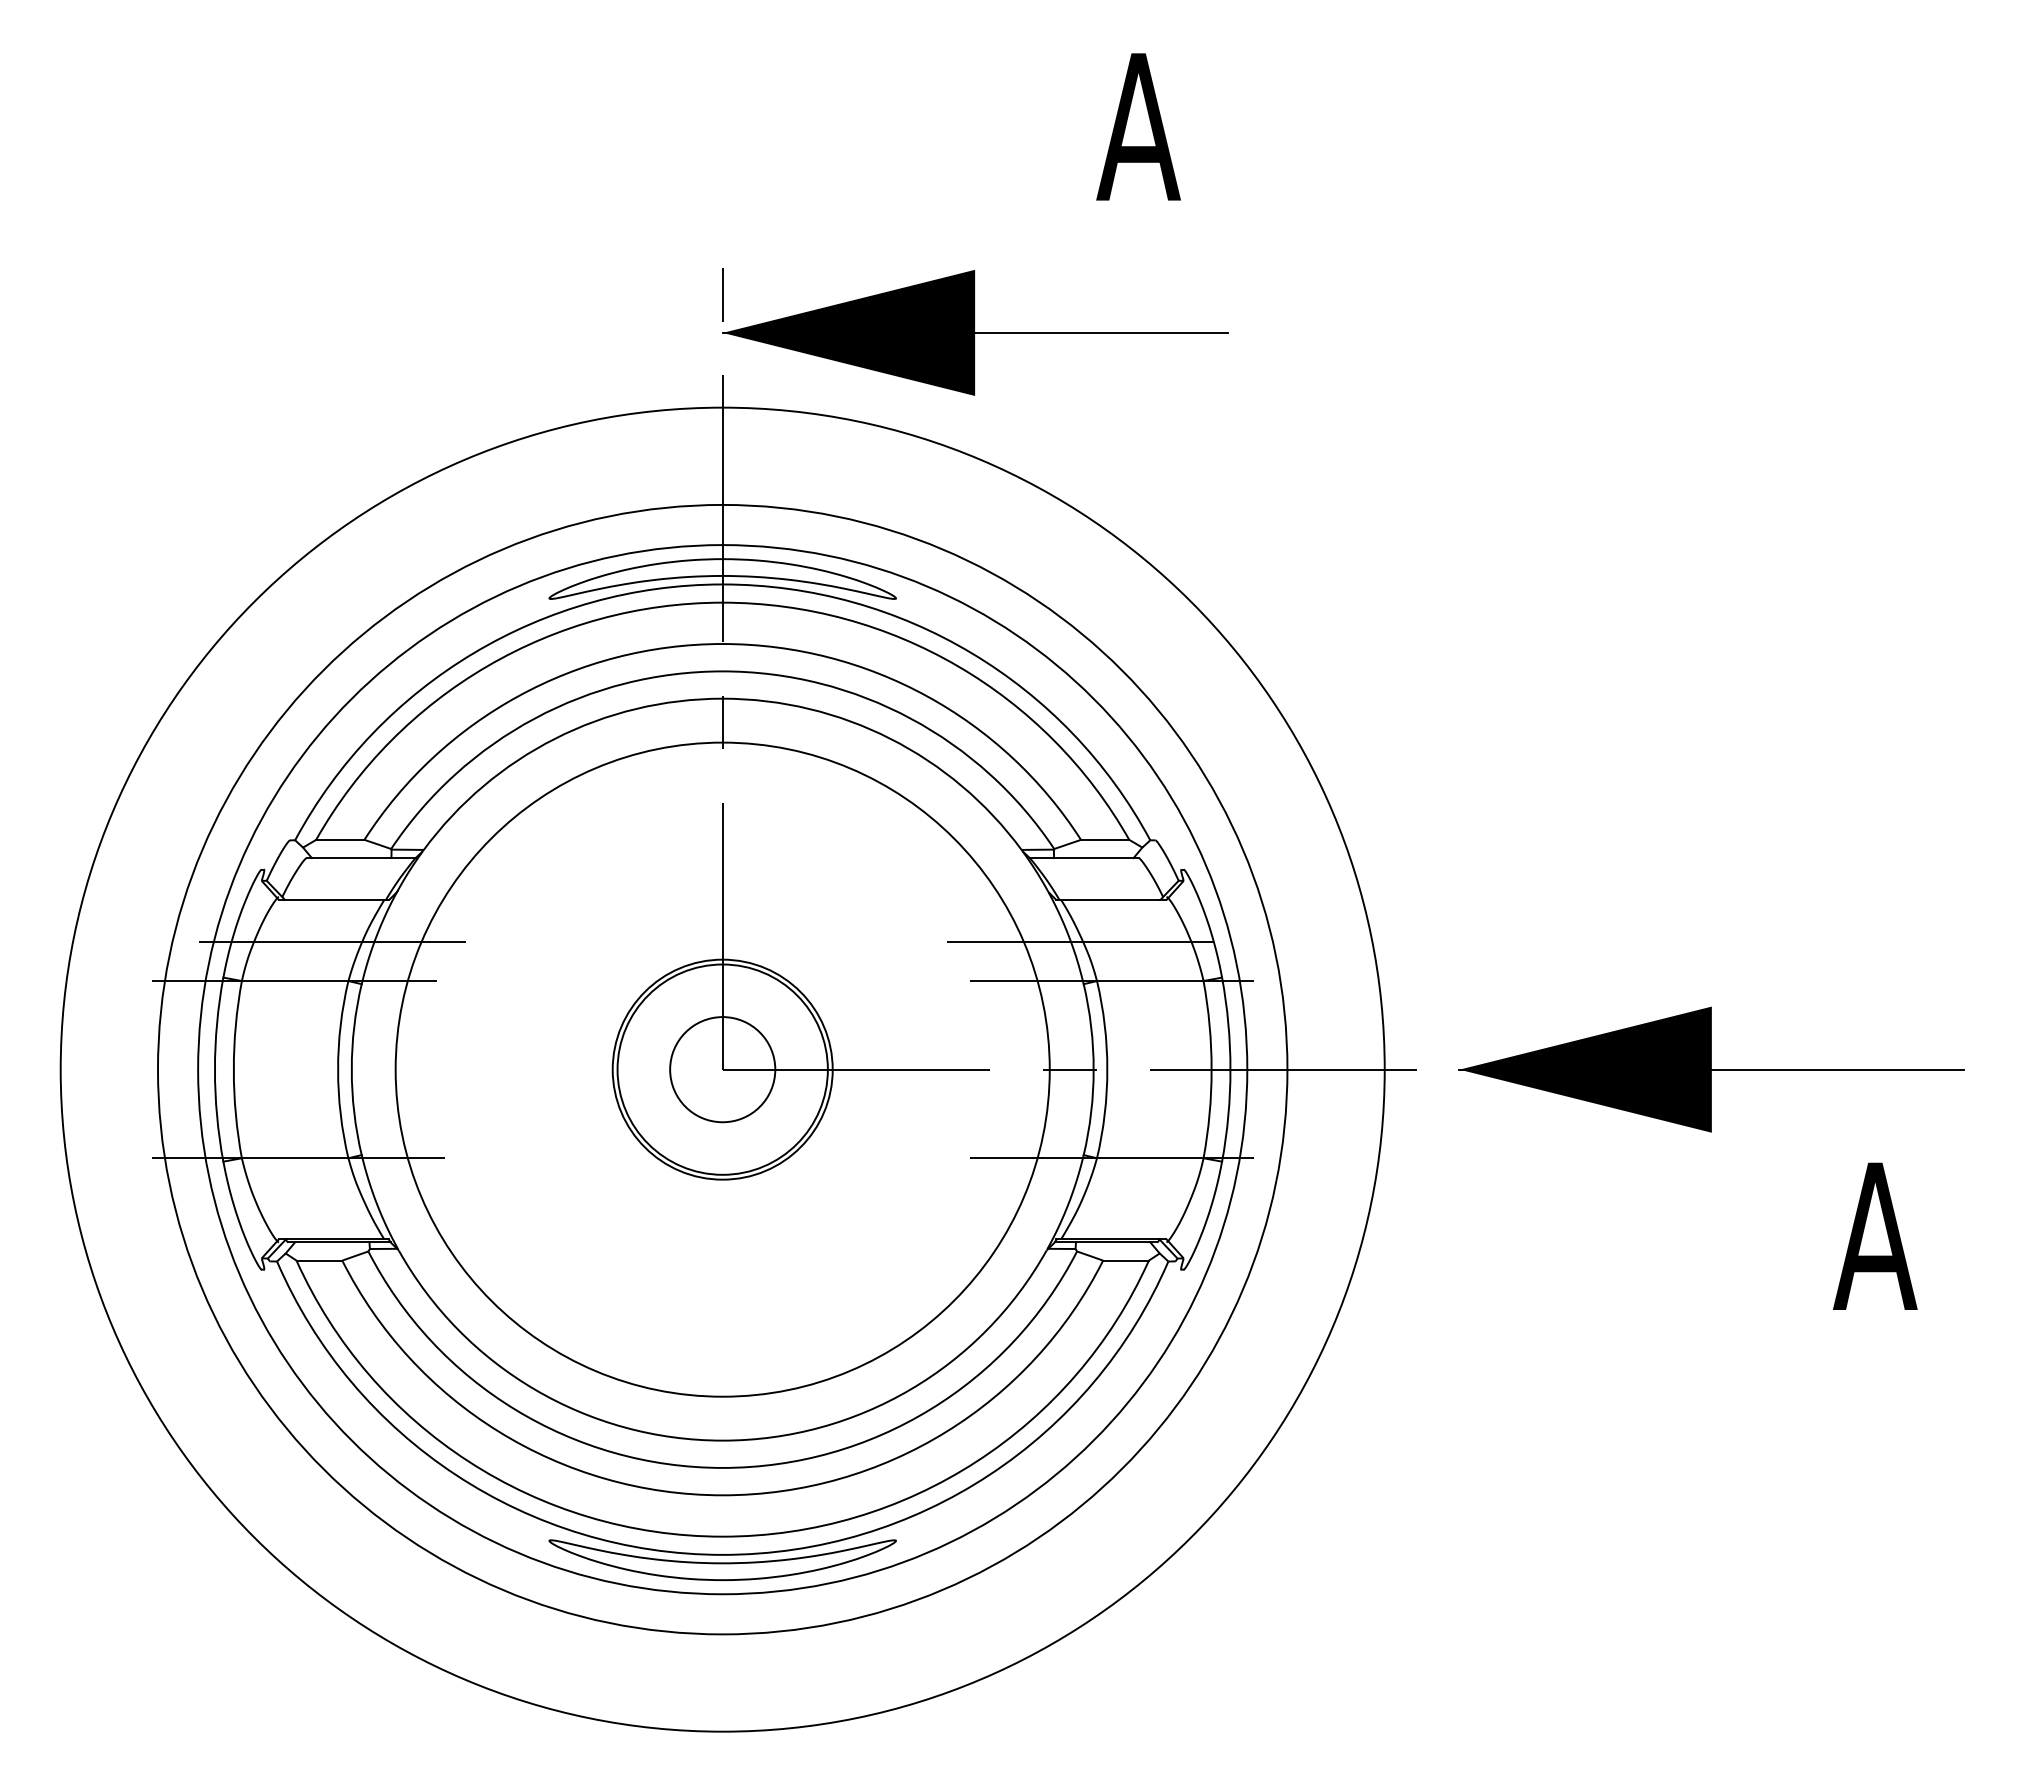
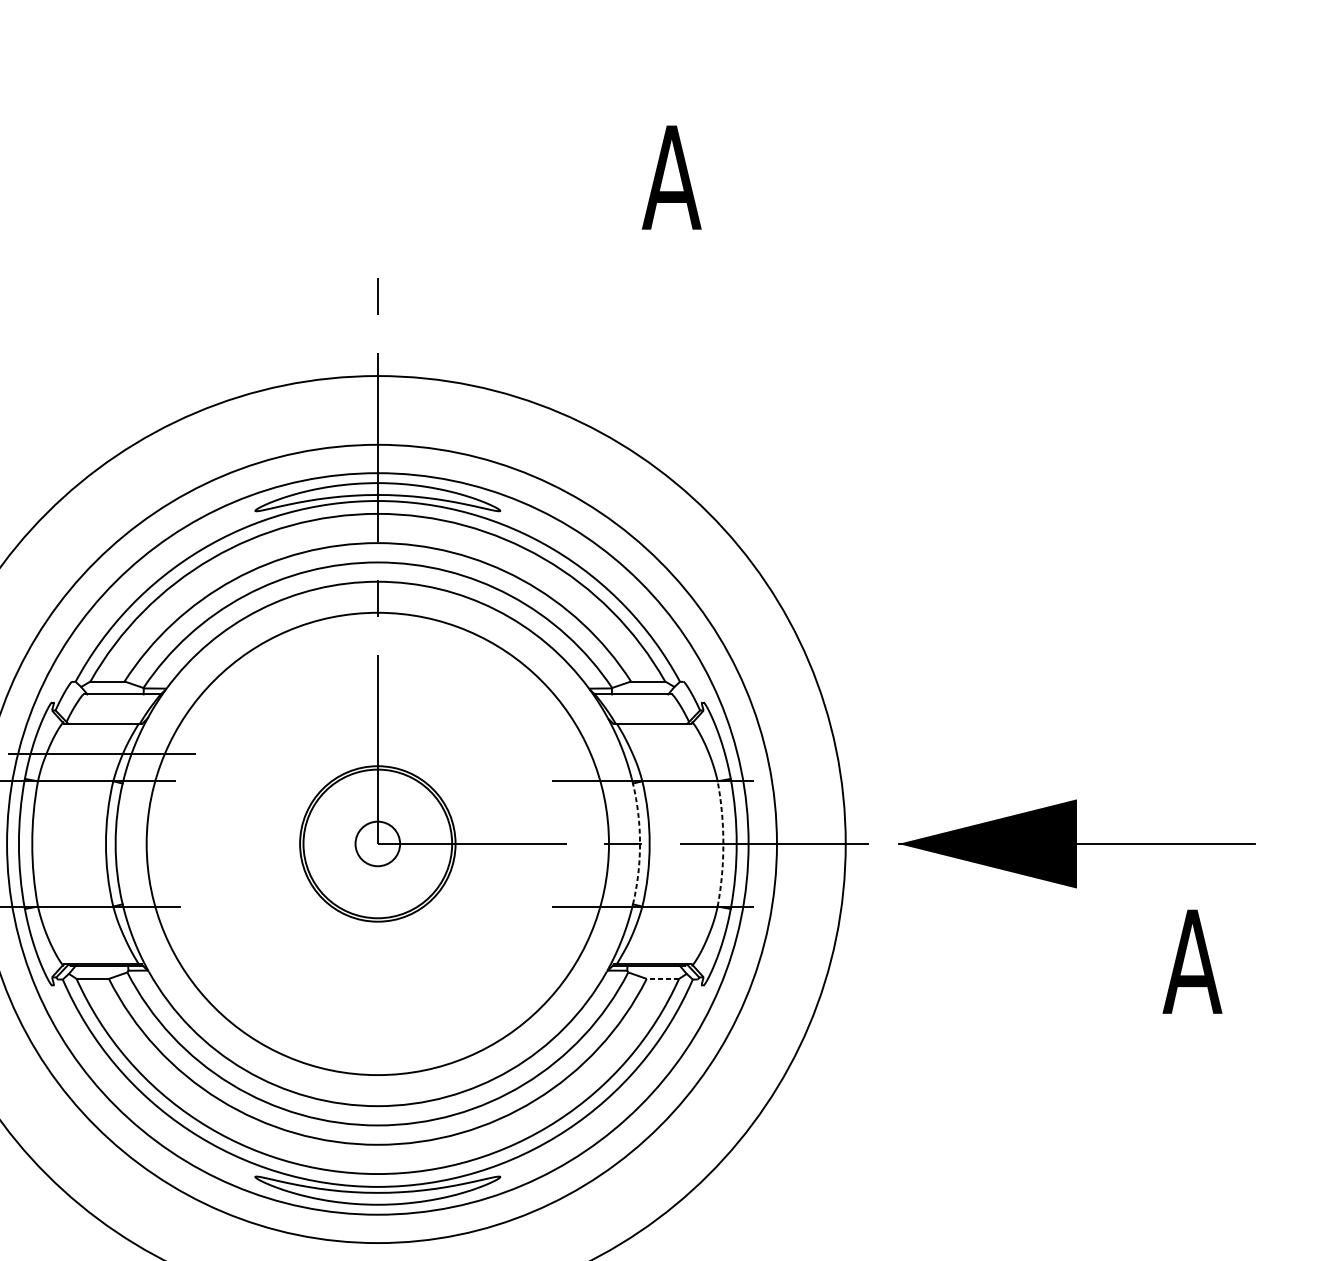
part: (975, 332) -> (556, 322), removed
line: (1079, 942) -> (630, 754), removed
circle: (722, 1069) -> (377, 843), size x0.6
arc: (1093, 1069) -> (639, 843), solid -> dashed
arc: (1211, 1069) -> (723, 843), solid -> dashed
line: (1126, 1260) -> (663, 978), solid -> dashed

